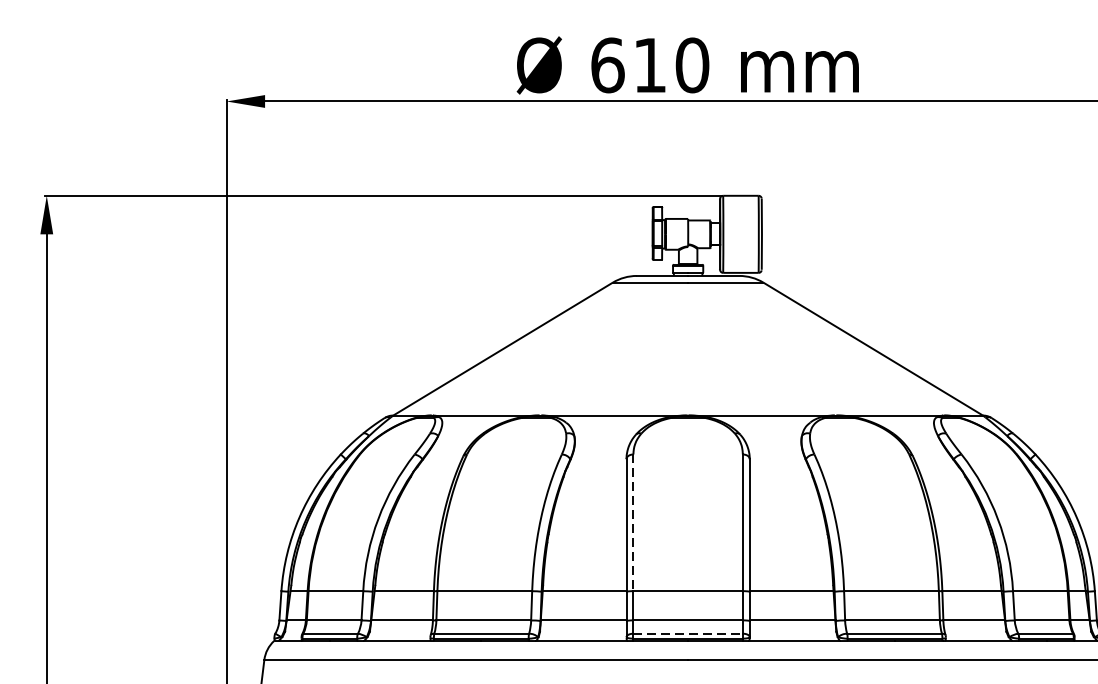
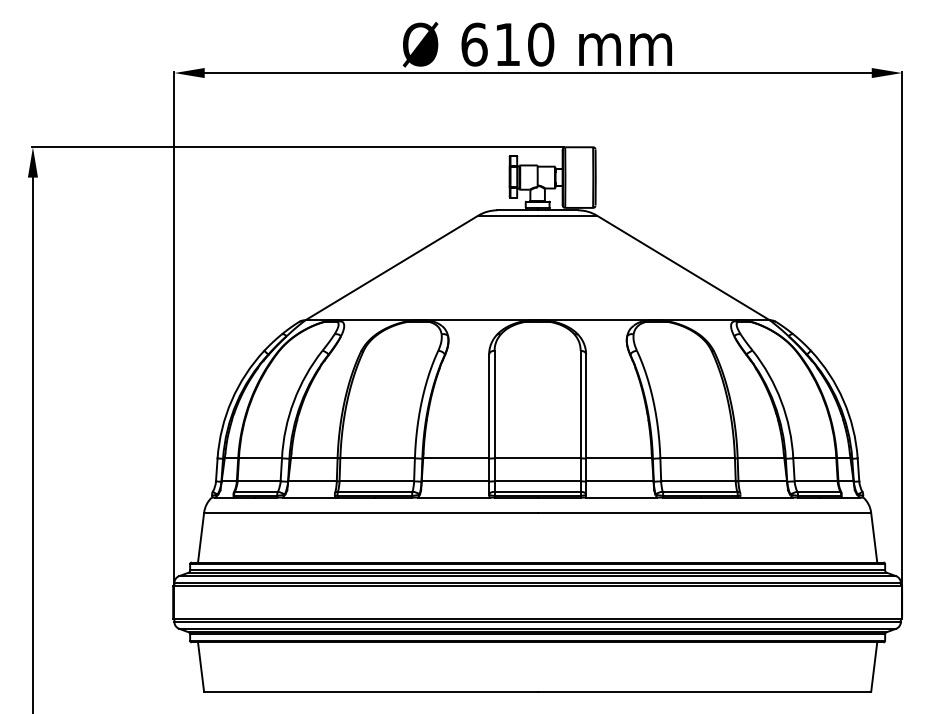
line: (633, 522) -> (494, 404), dashed -> solid
line: (689, 633) -> (538, 491), dashed -> solid

